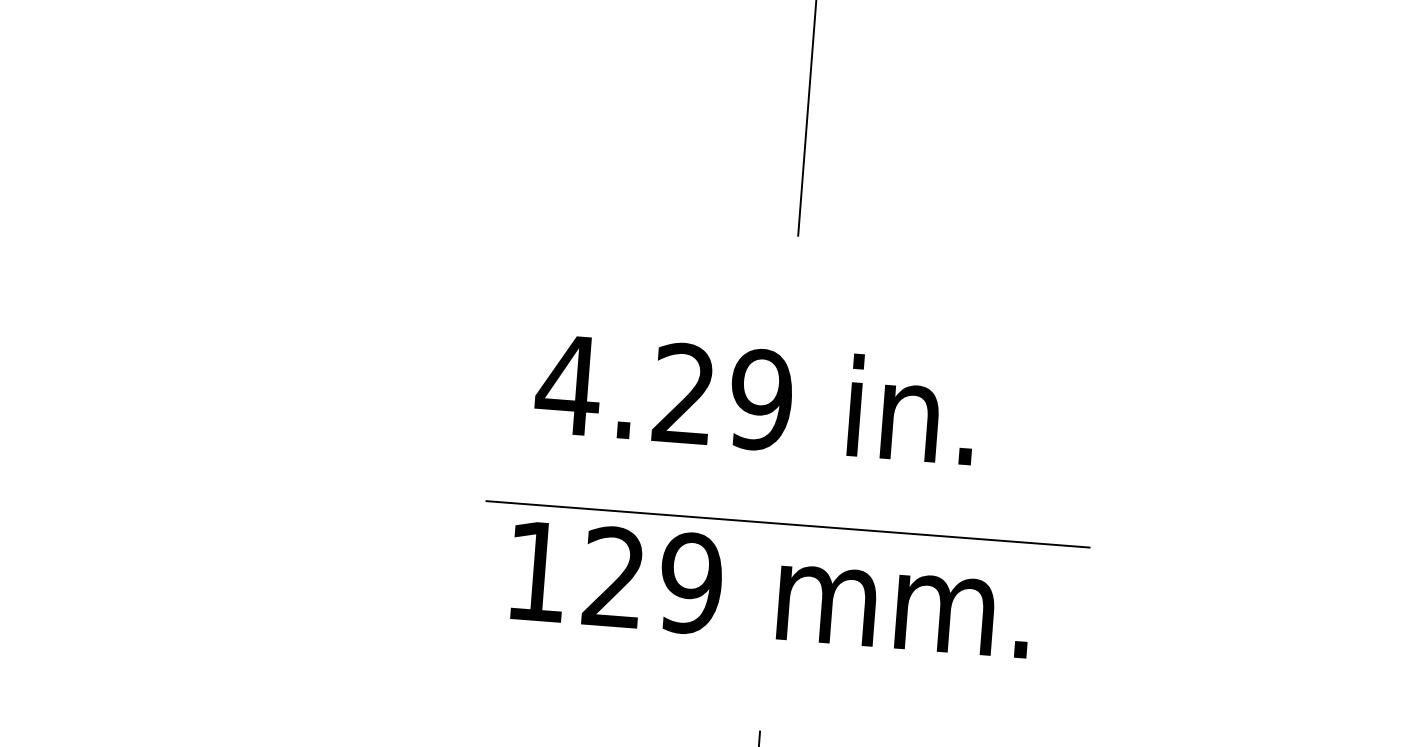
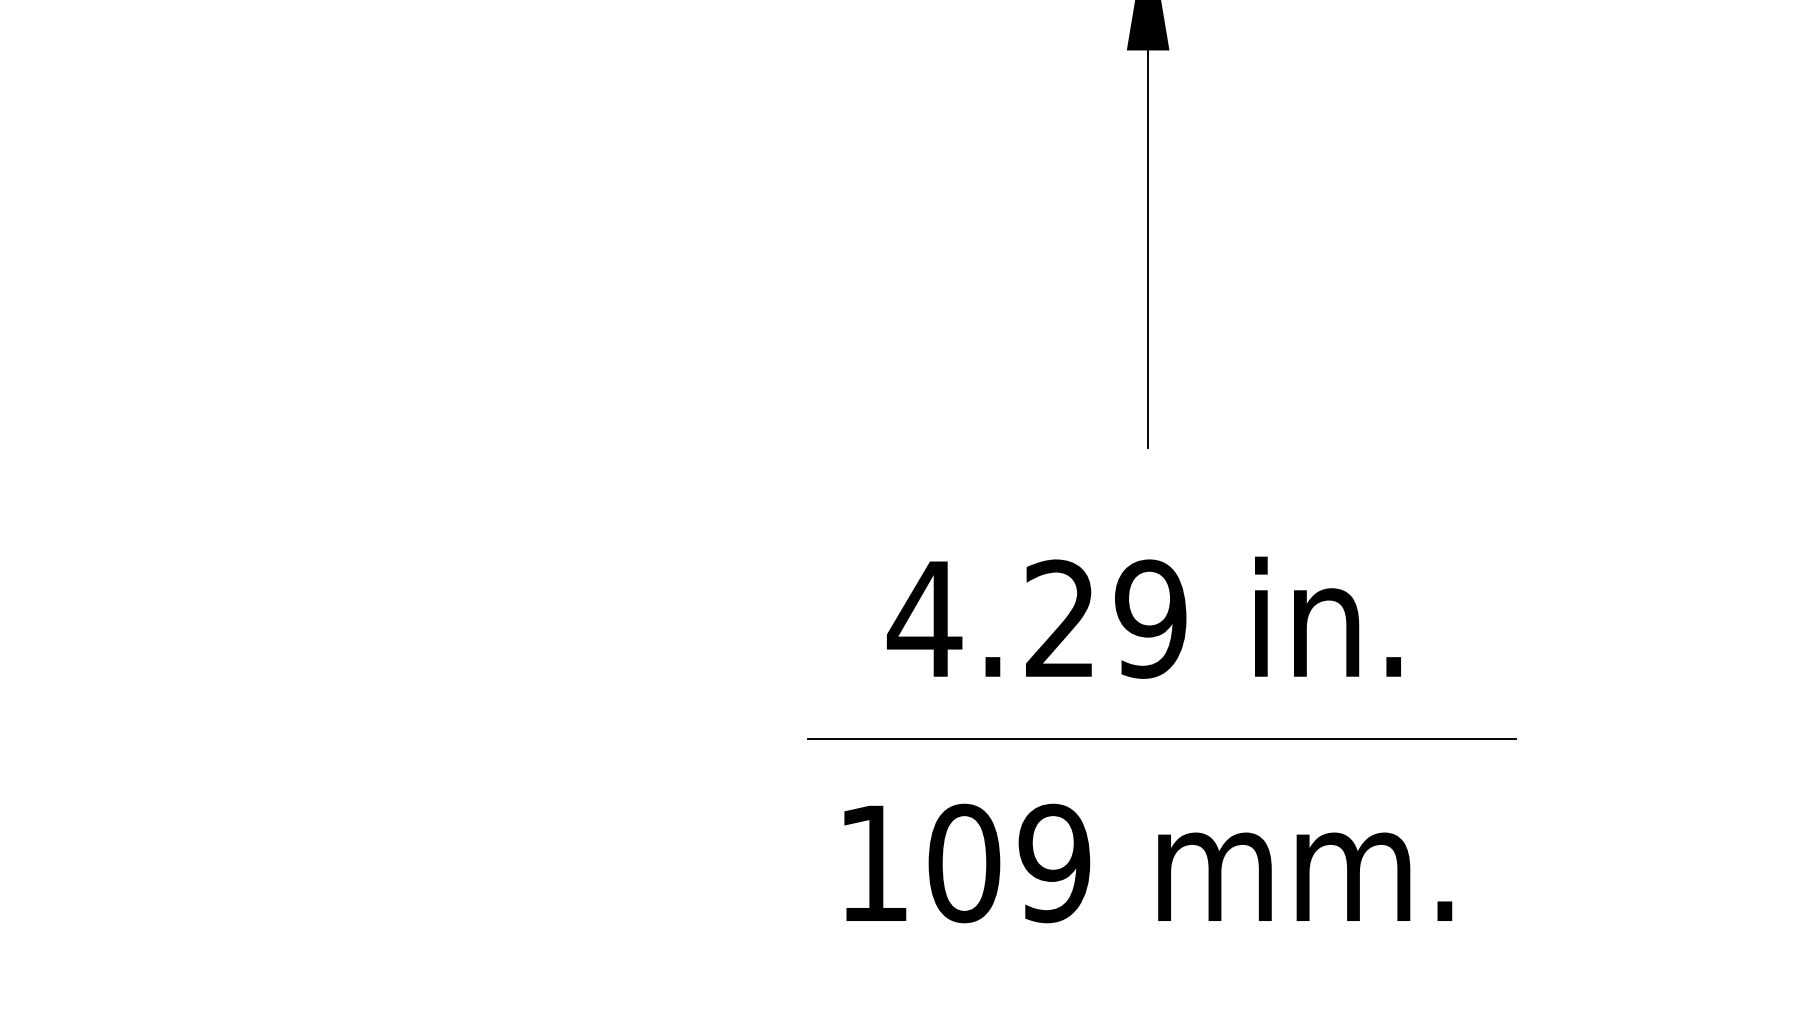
text: (755, 398) -> (1143, 617), moved
line: (787, 524) -> (1161, 738), moved
text: (614, 577) -> (964, 863), 129 -> 109

